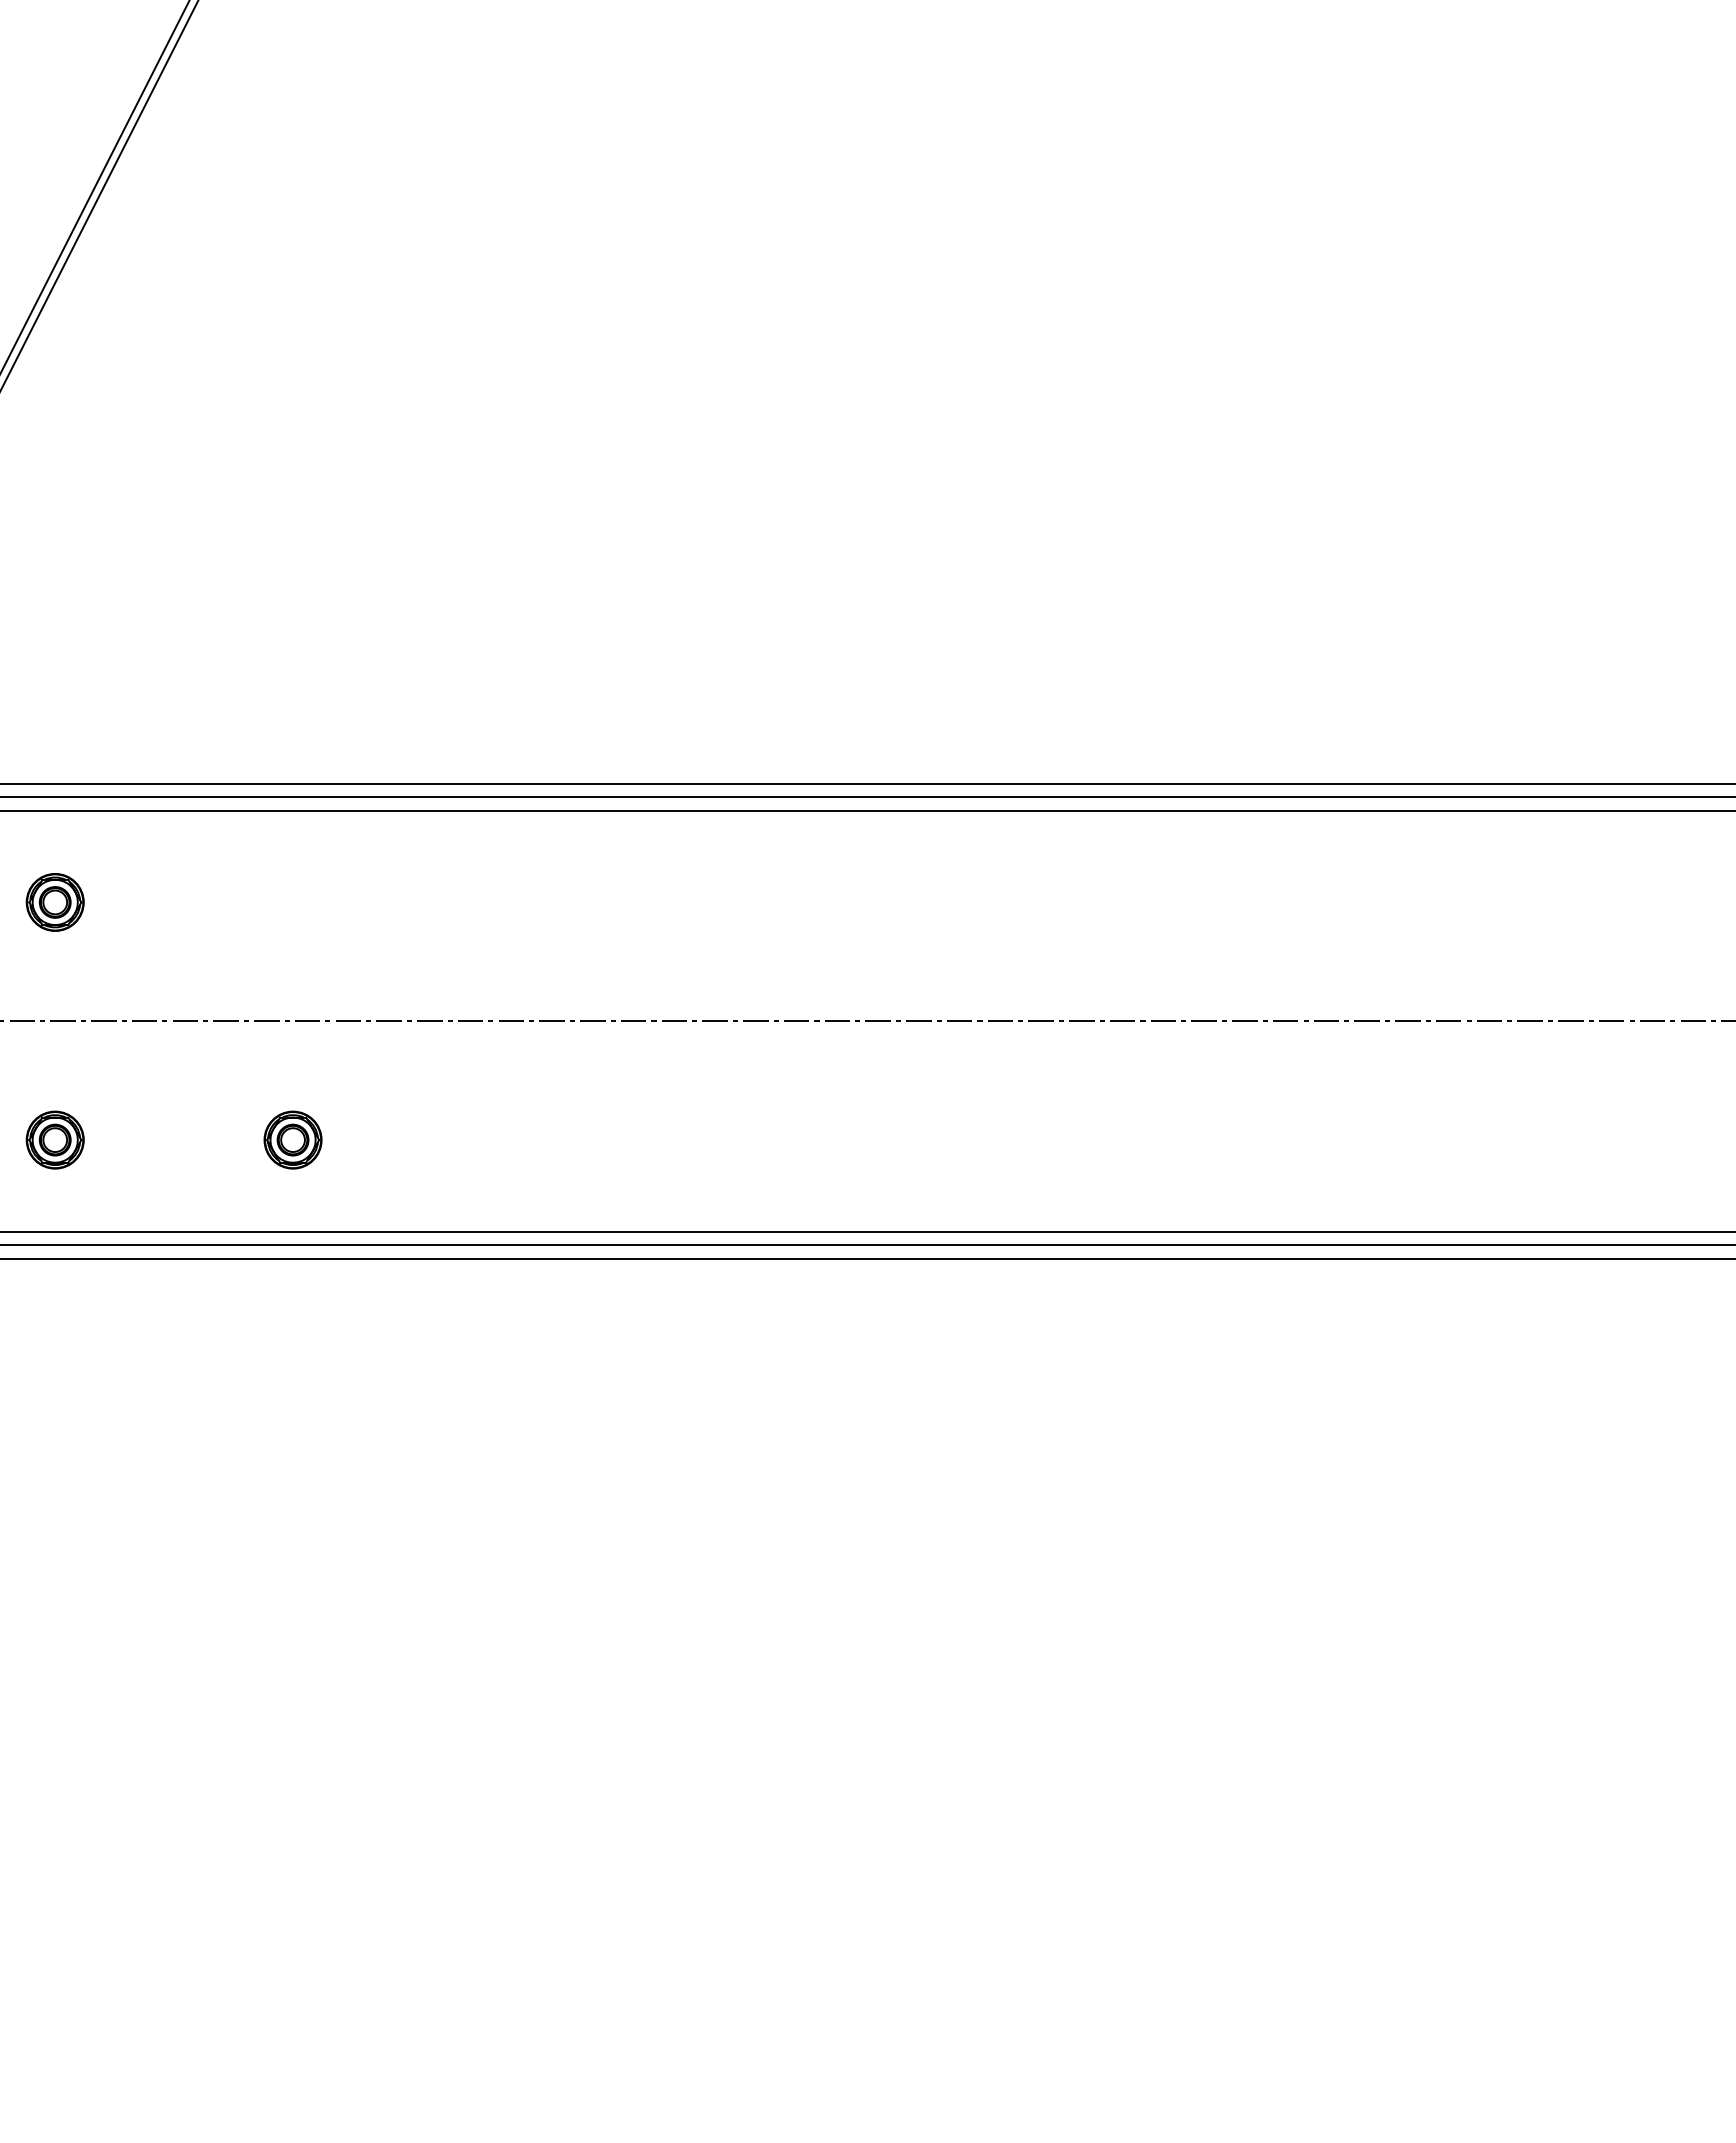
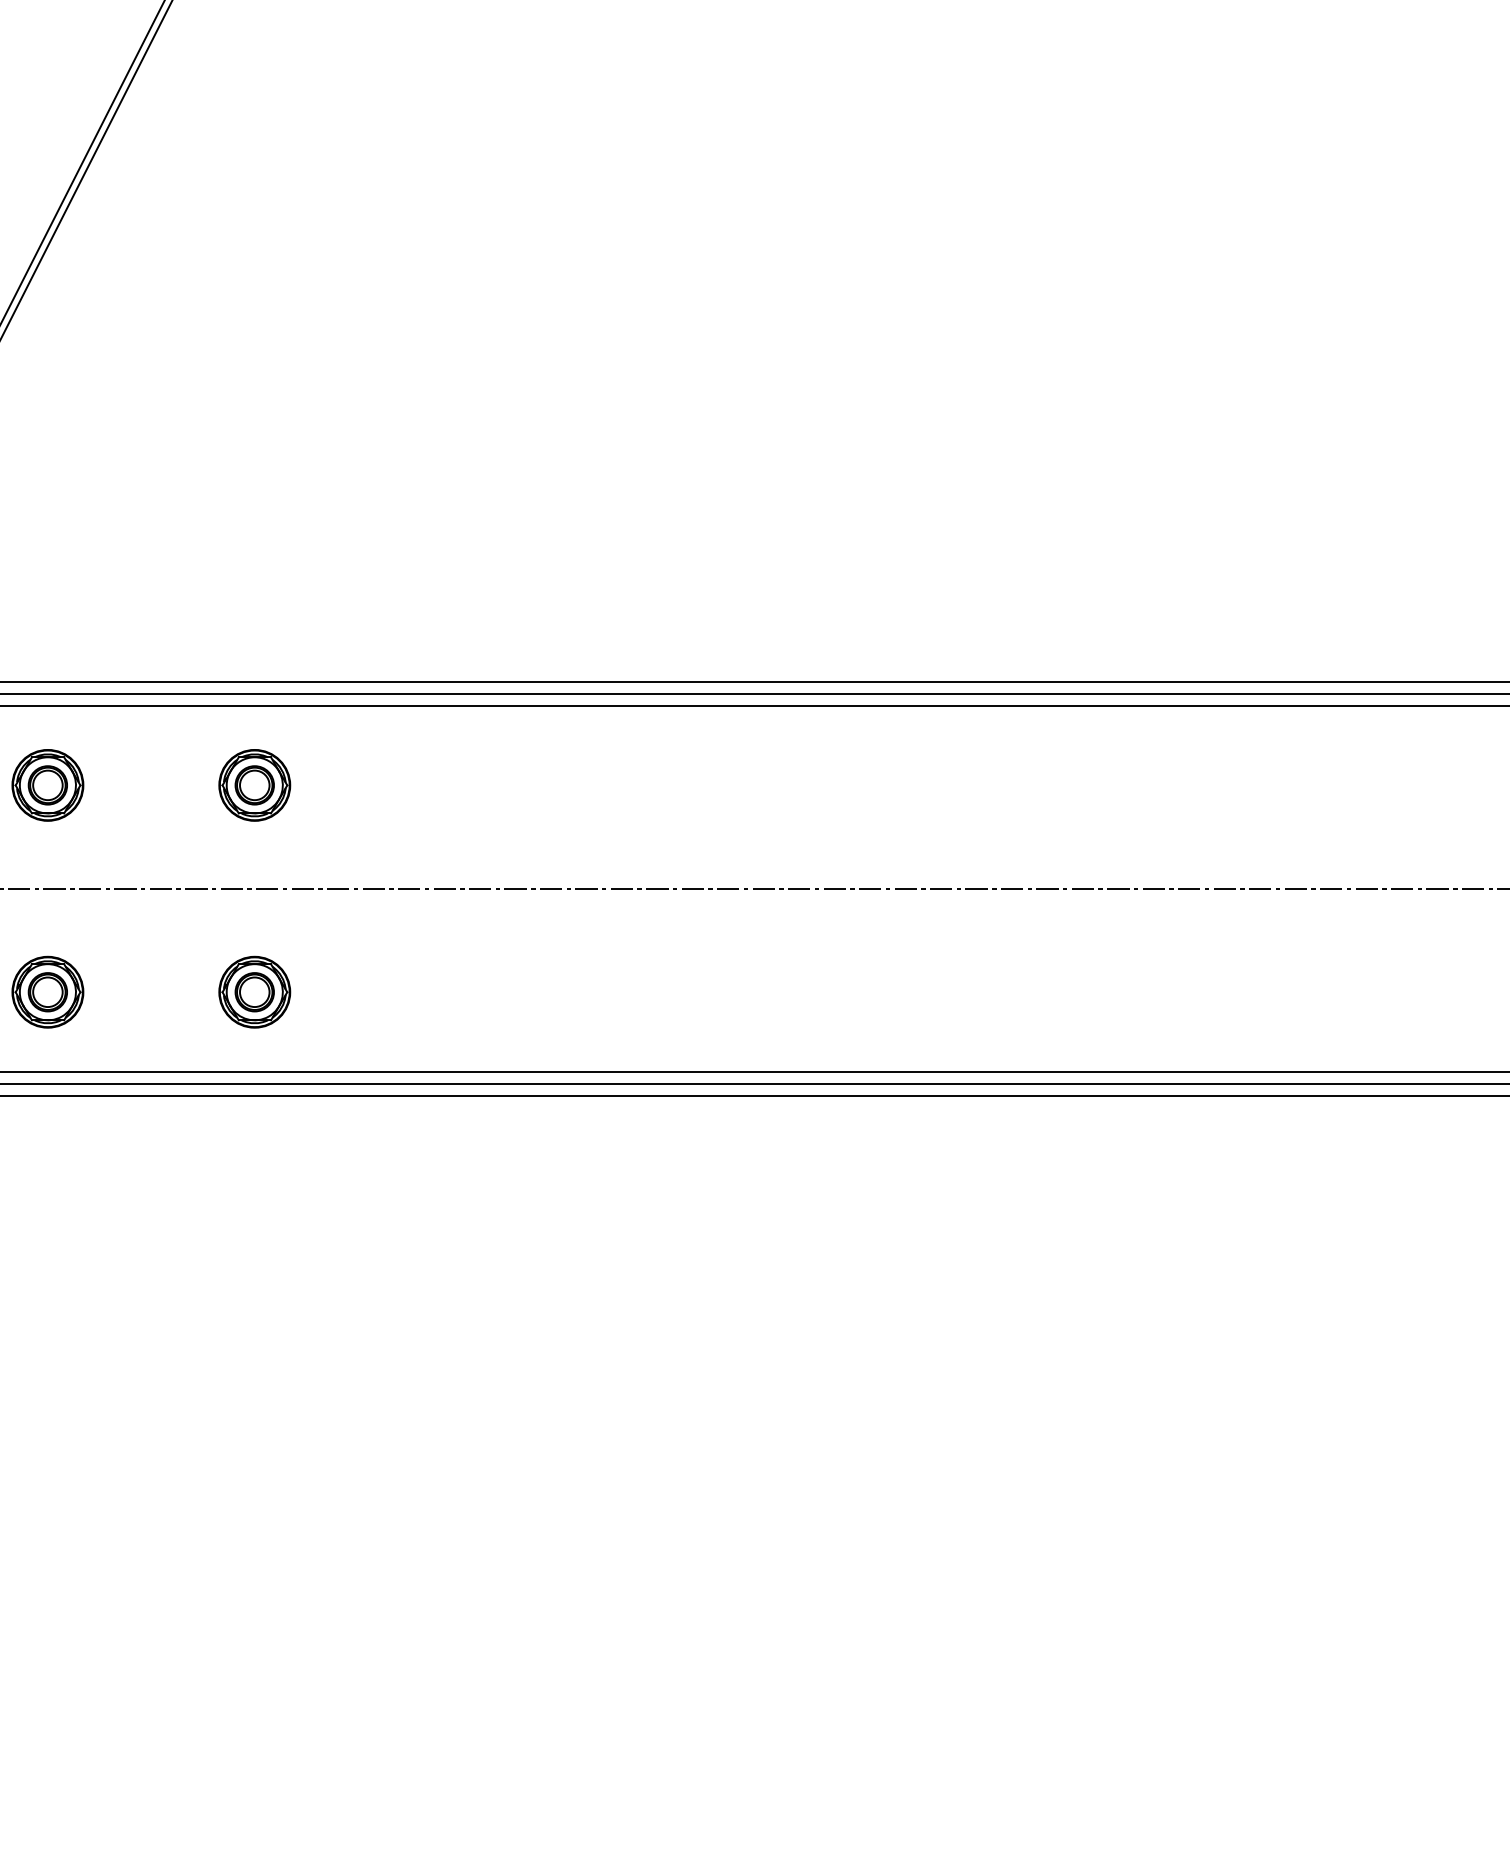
part: (54, 902) -> (47, 785), size x1.43
part: (292, 902) -> (254, 785), added
part: (54, 1139) -> (47, 991), size x1.43
part: (292, 1139) -> (254, 991), size x1.43

